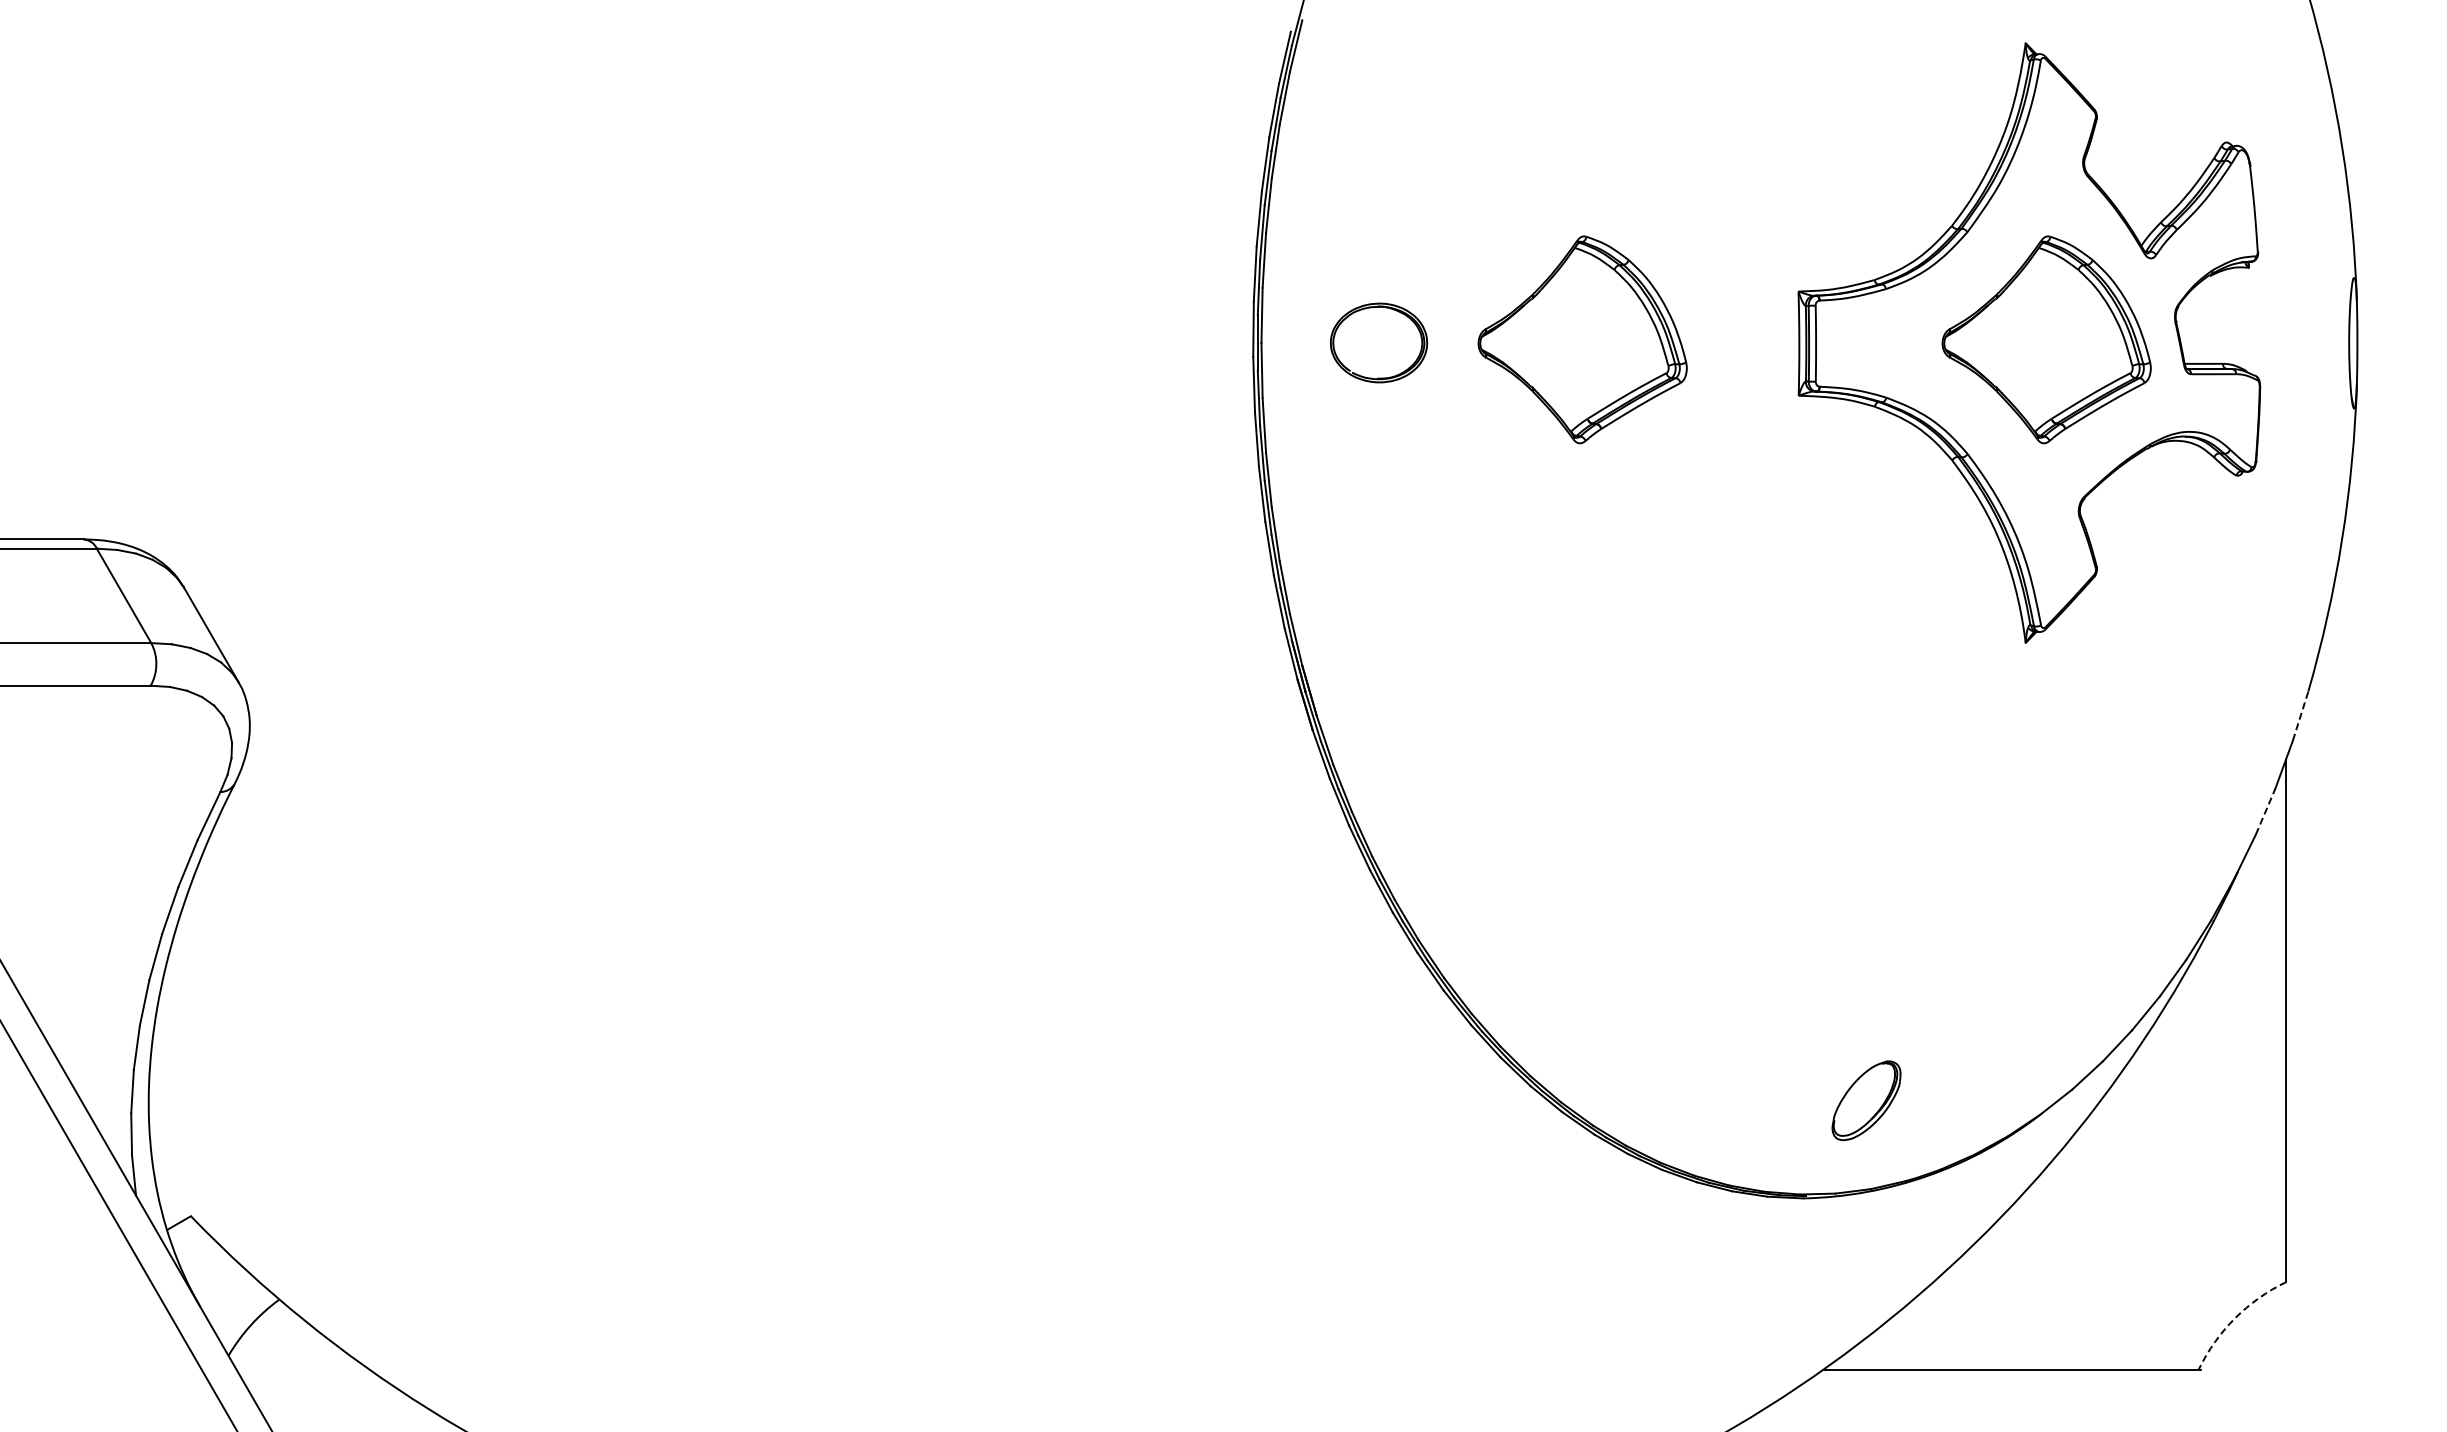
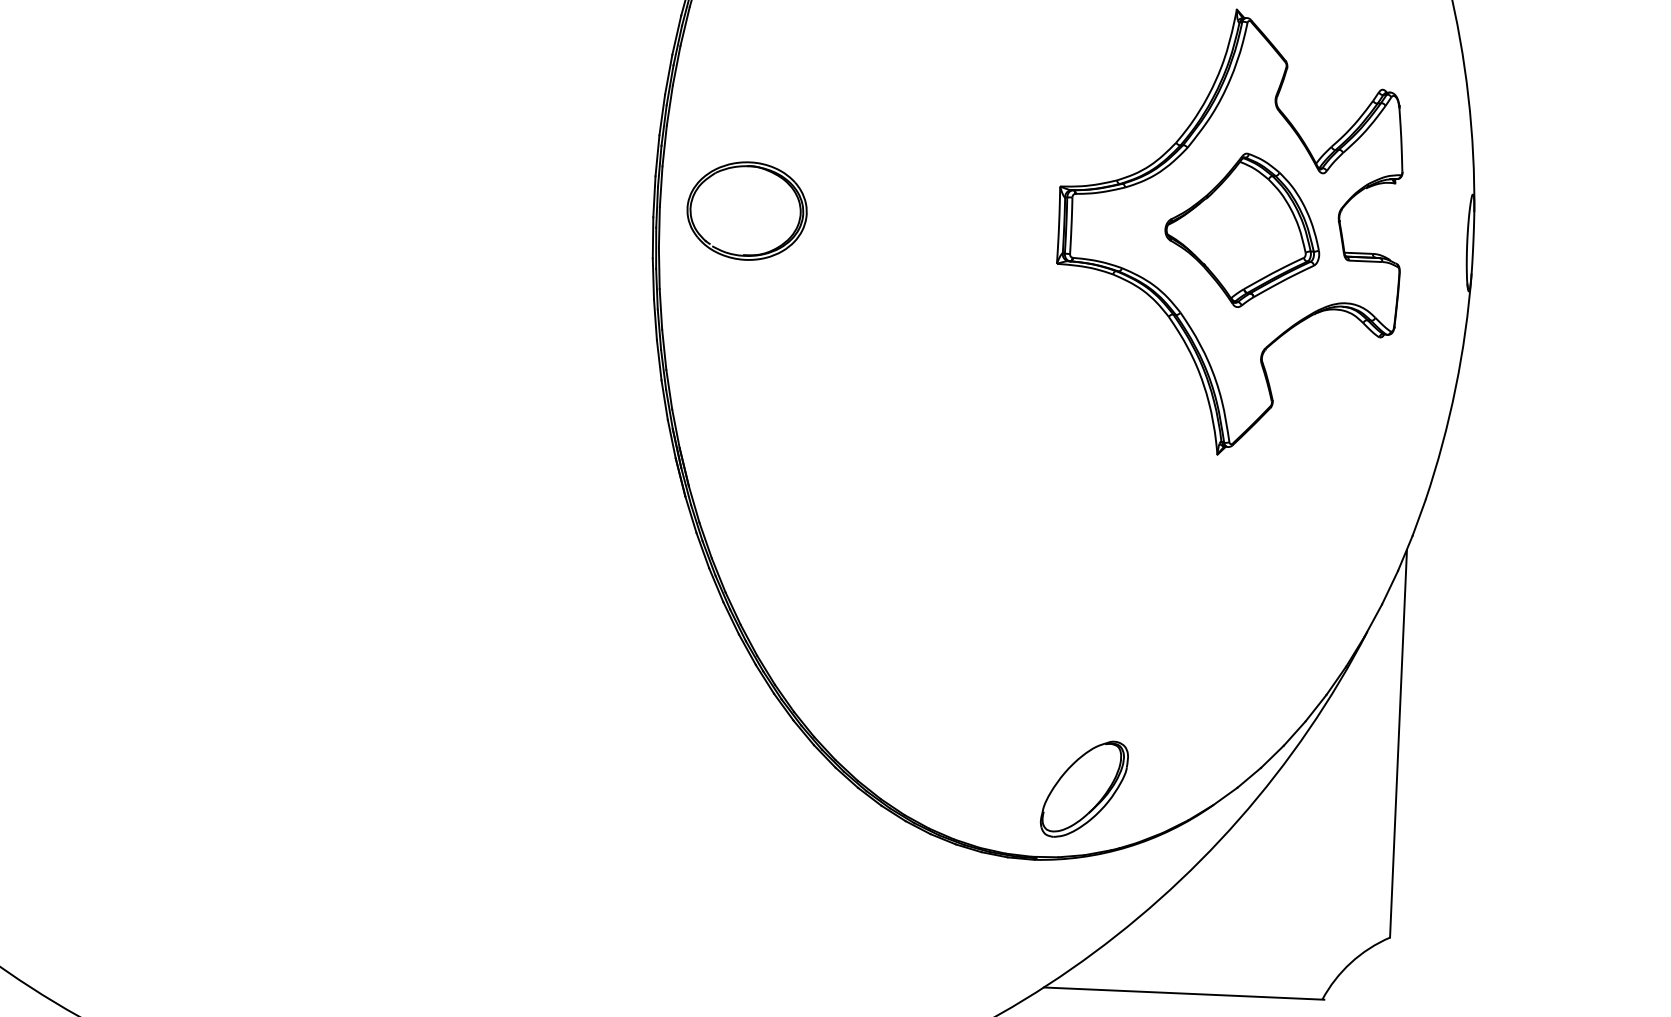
part: (1582, 339) -> (898, 215), removed
part: (1378, 342) -> (746, 210), size x1.67
line: (2300, 716) -> (1419, 518), dashed -> solid
line: (2265, 811) -> (1389, 587), dashed -> solid
part: (1866, 1100) -> (1084, 789), size x1.67
arc: (2235, 1318) -> (1351, 962), dashed -> solid

